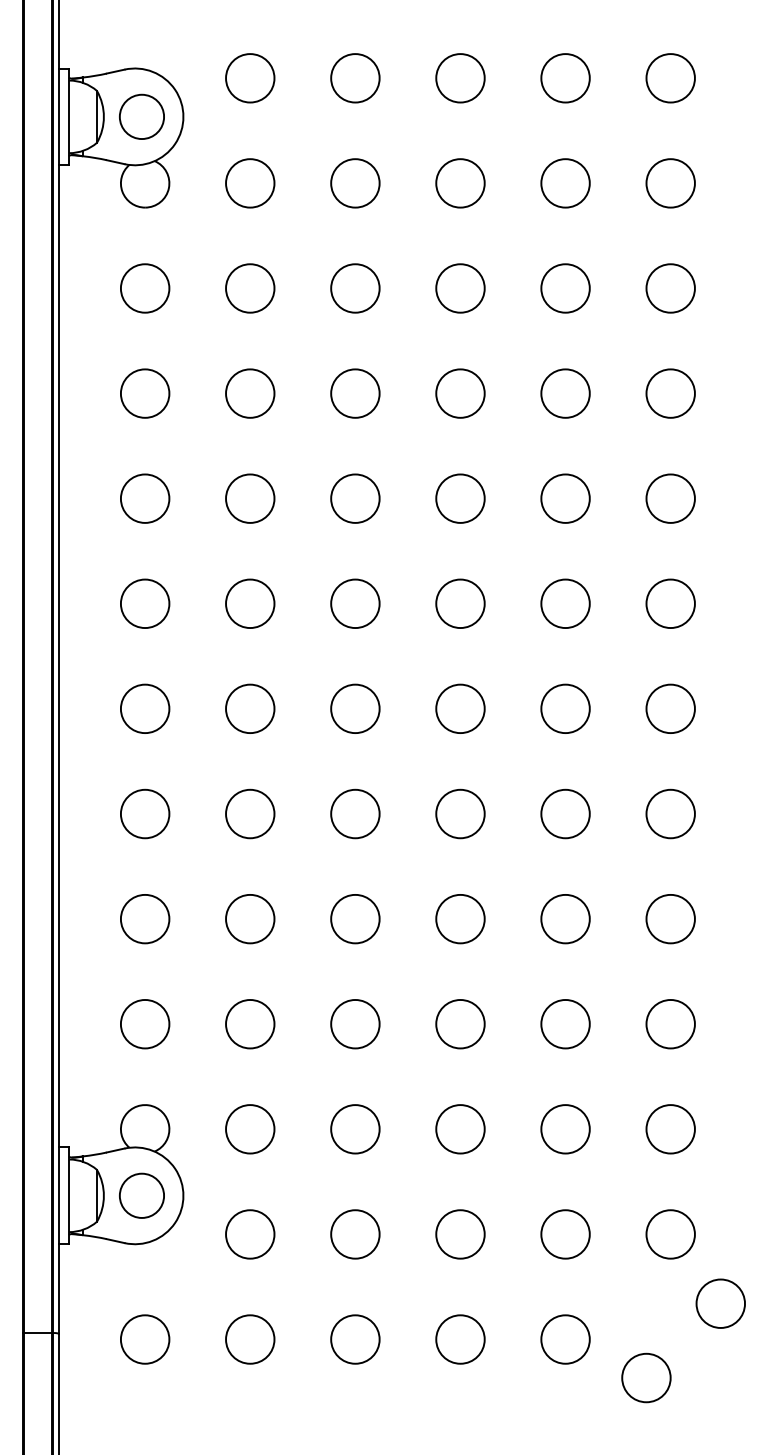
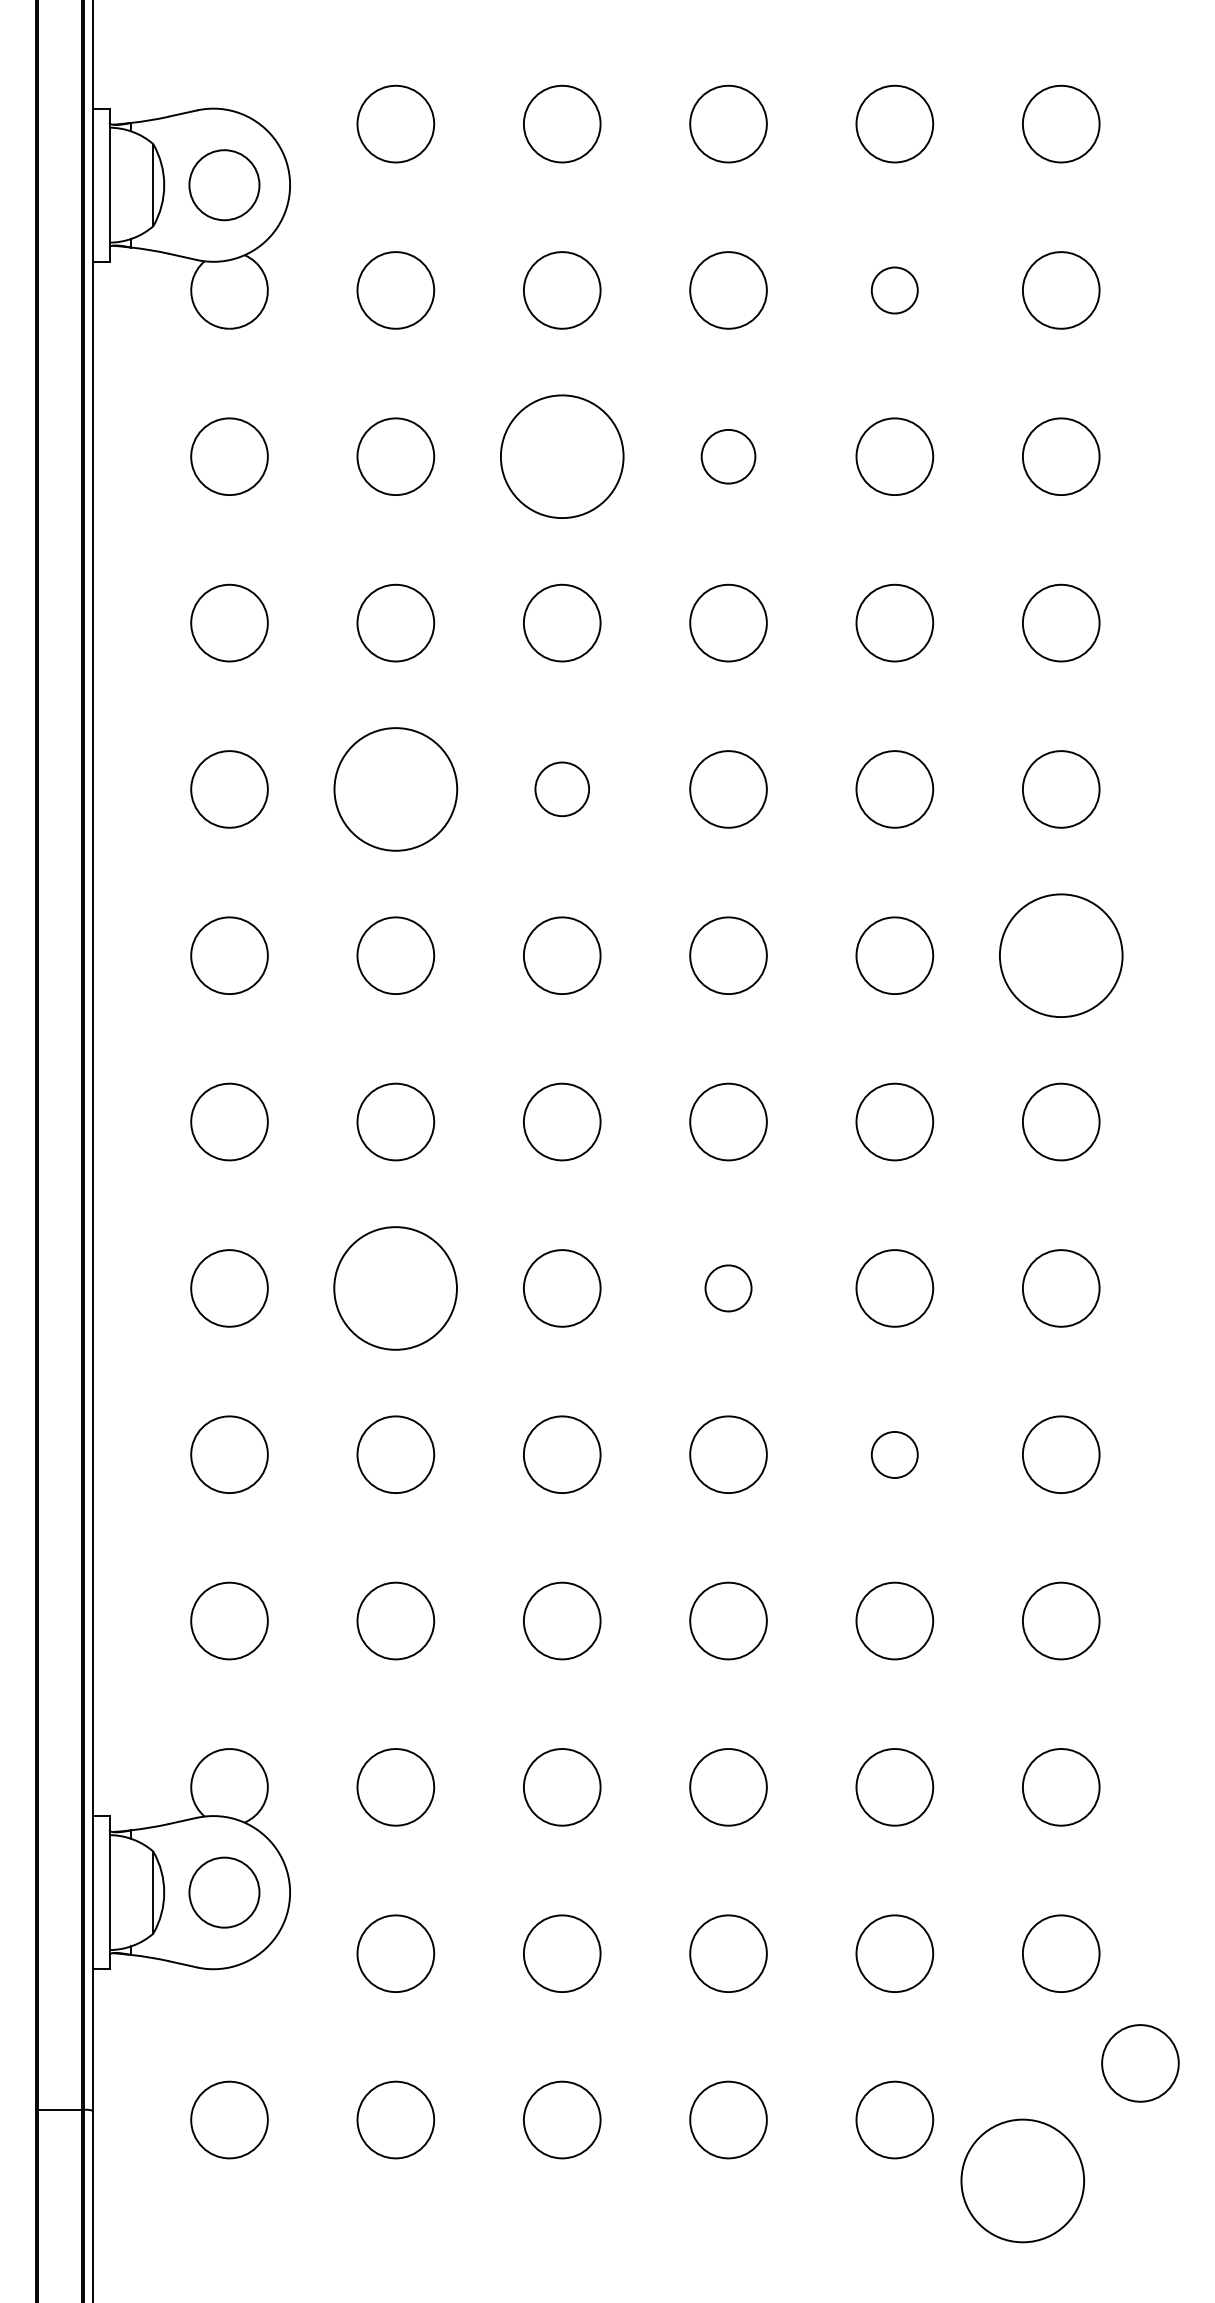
circle: (565, 183) -> (894, 290), size x0.6
circle: (355, 288) -> (562, 456), size x1.6
circle: (460, 288) -> (728, 456), size x0.7
circle: (250, 498) -> (396, 789), size x1.6
circle: (355, 498) -> (562, 789), size x0.7
circle: (670, 603) -> (1060, 955), size x1.6
circle: (250, 813) -> (396, 1287), size x1.6
circle: (460, 813) -> (728, 1287), size x0.6
circle: (565, 919) -> (894, 1455), size x0.6
circle: (646, 1377) -> (1022, 2180), size x1.6

